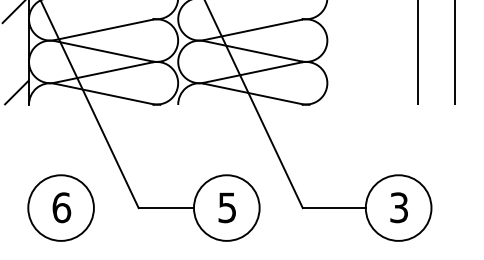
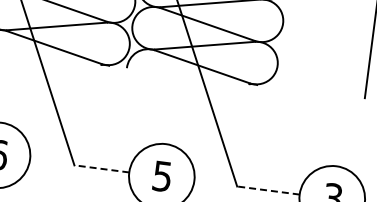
line: (166, 208) -> (101, 169), solid -> dashed
line: (334, 208) -> (268, 190), solid -> dashed

